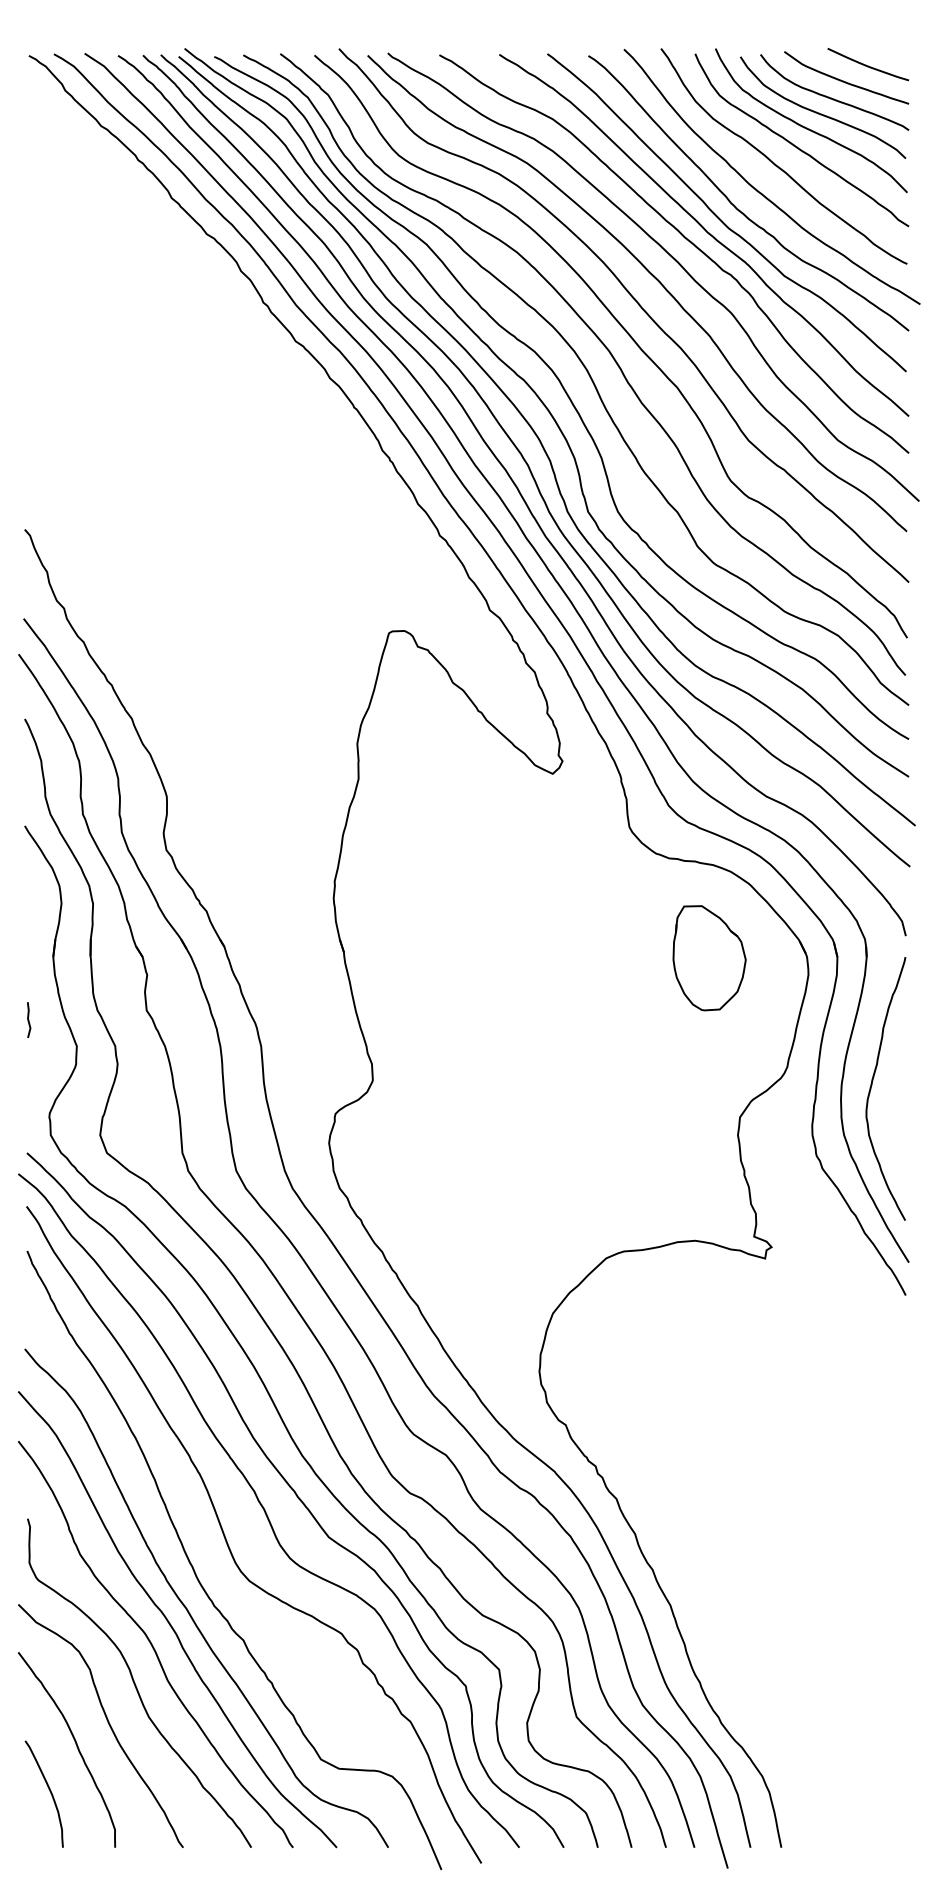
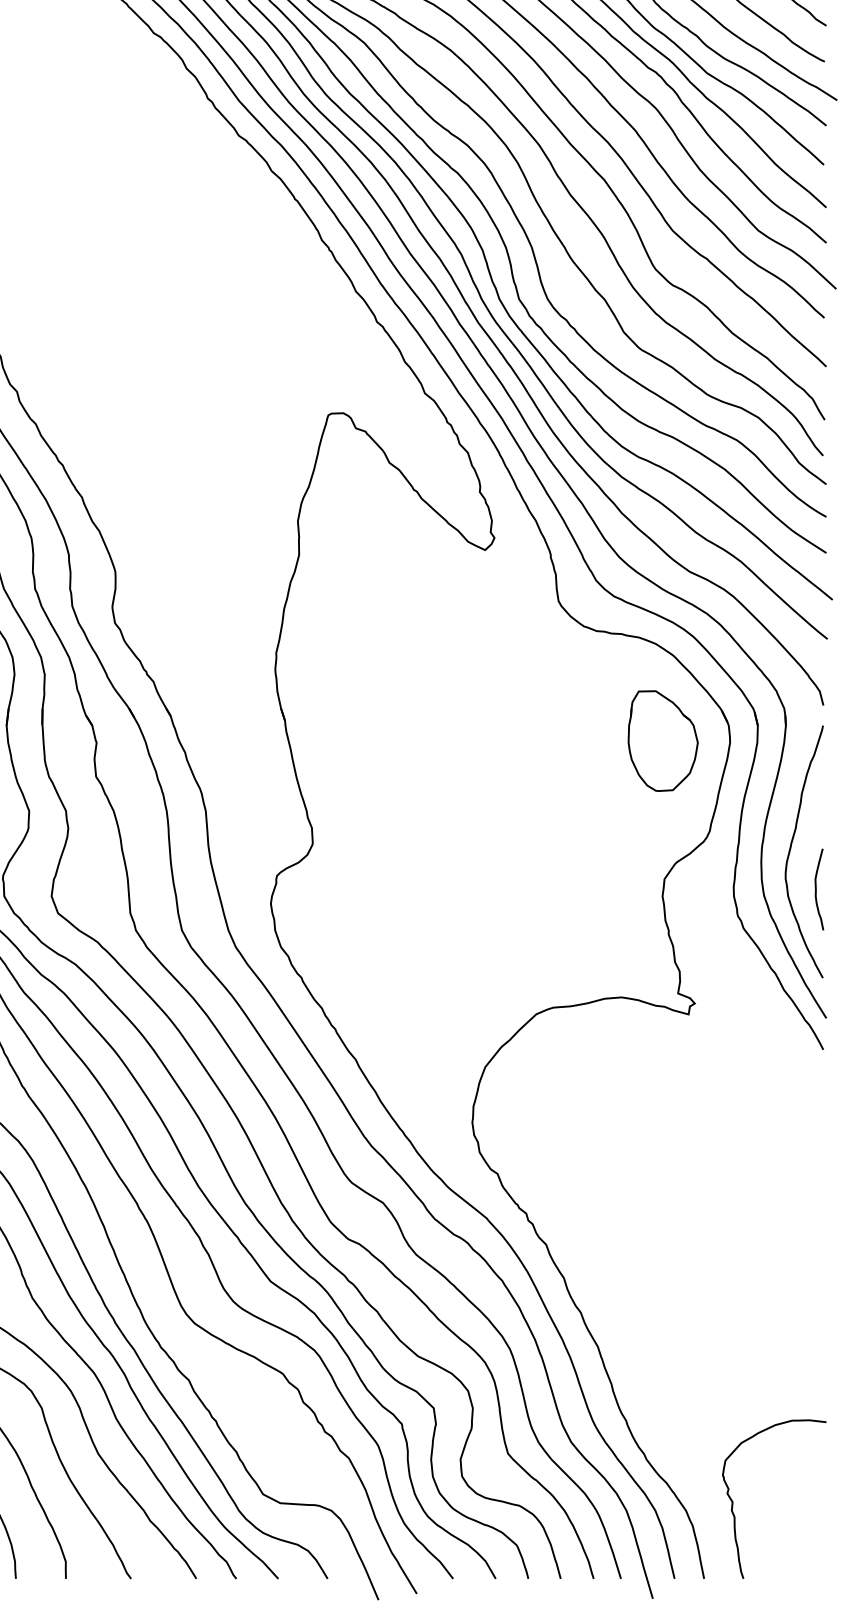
part: (709, 958) -> (663, 741), moved
curve: (898, 1127) -> (816, 888), added
curve: (811, 1766) -> (733, 1501), added

